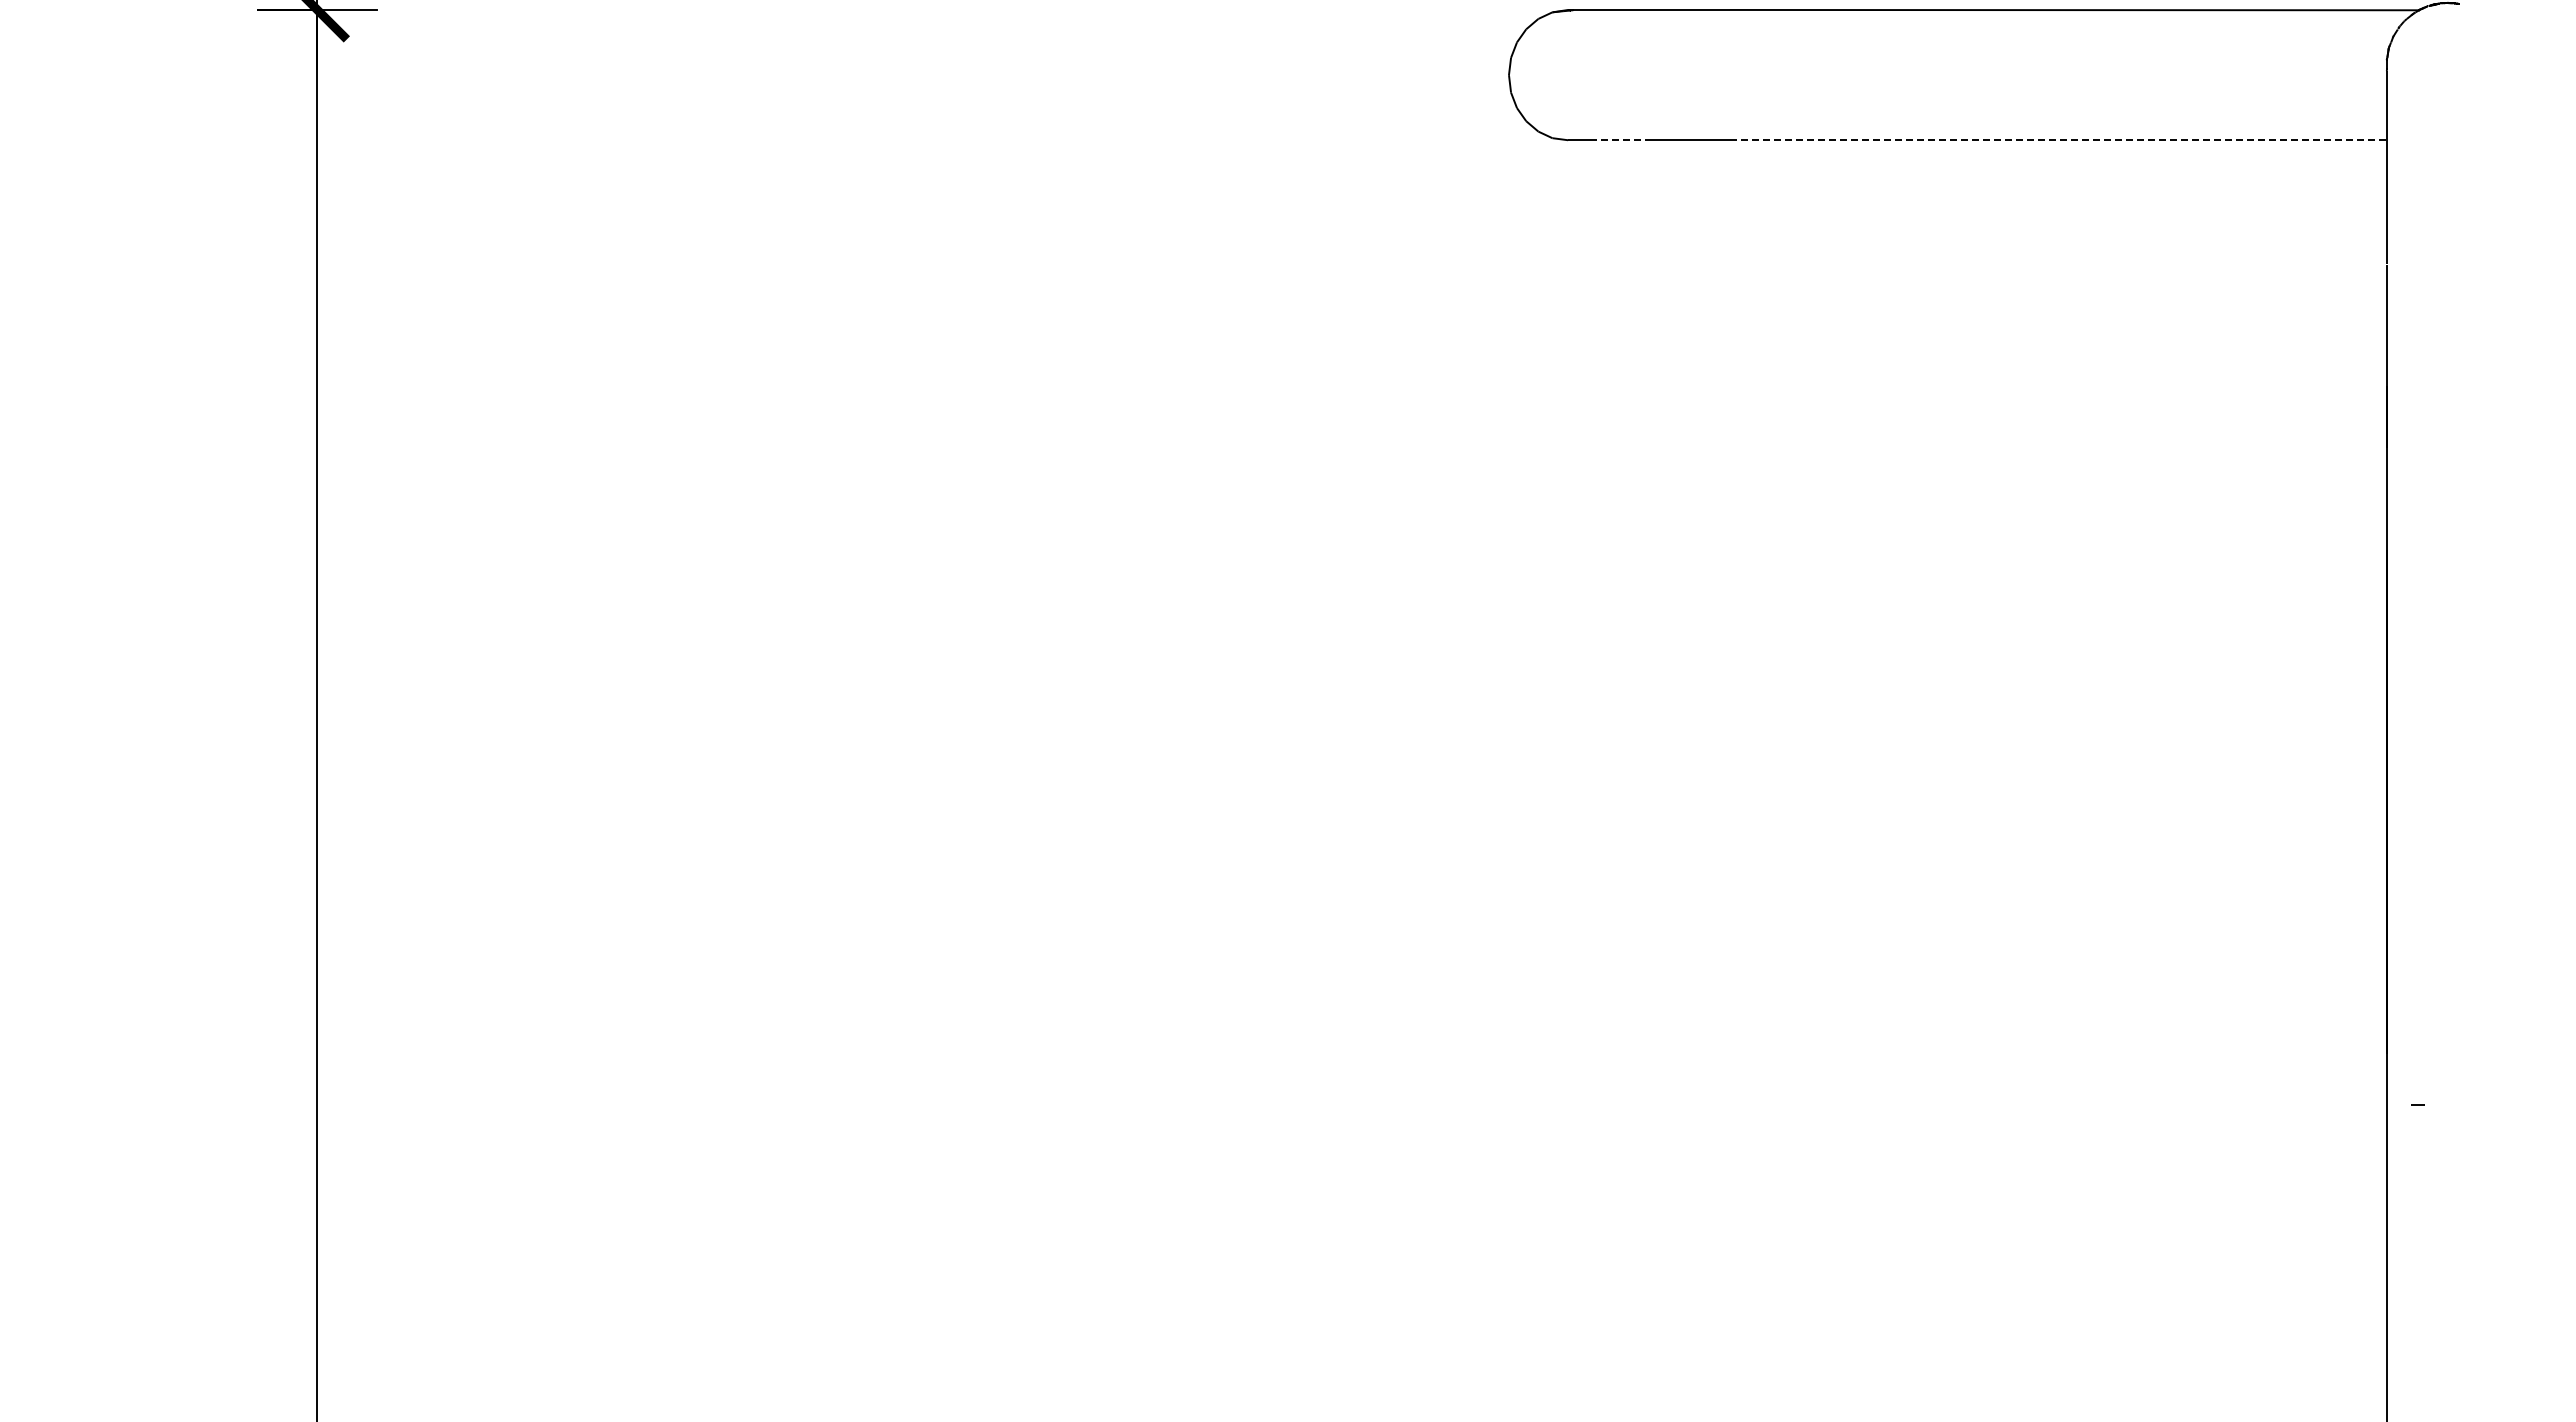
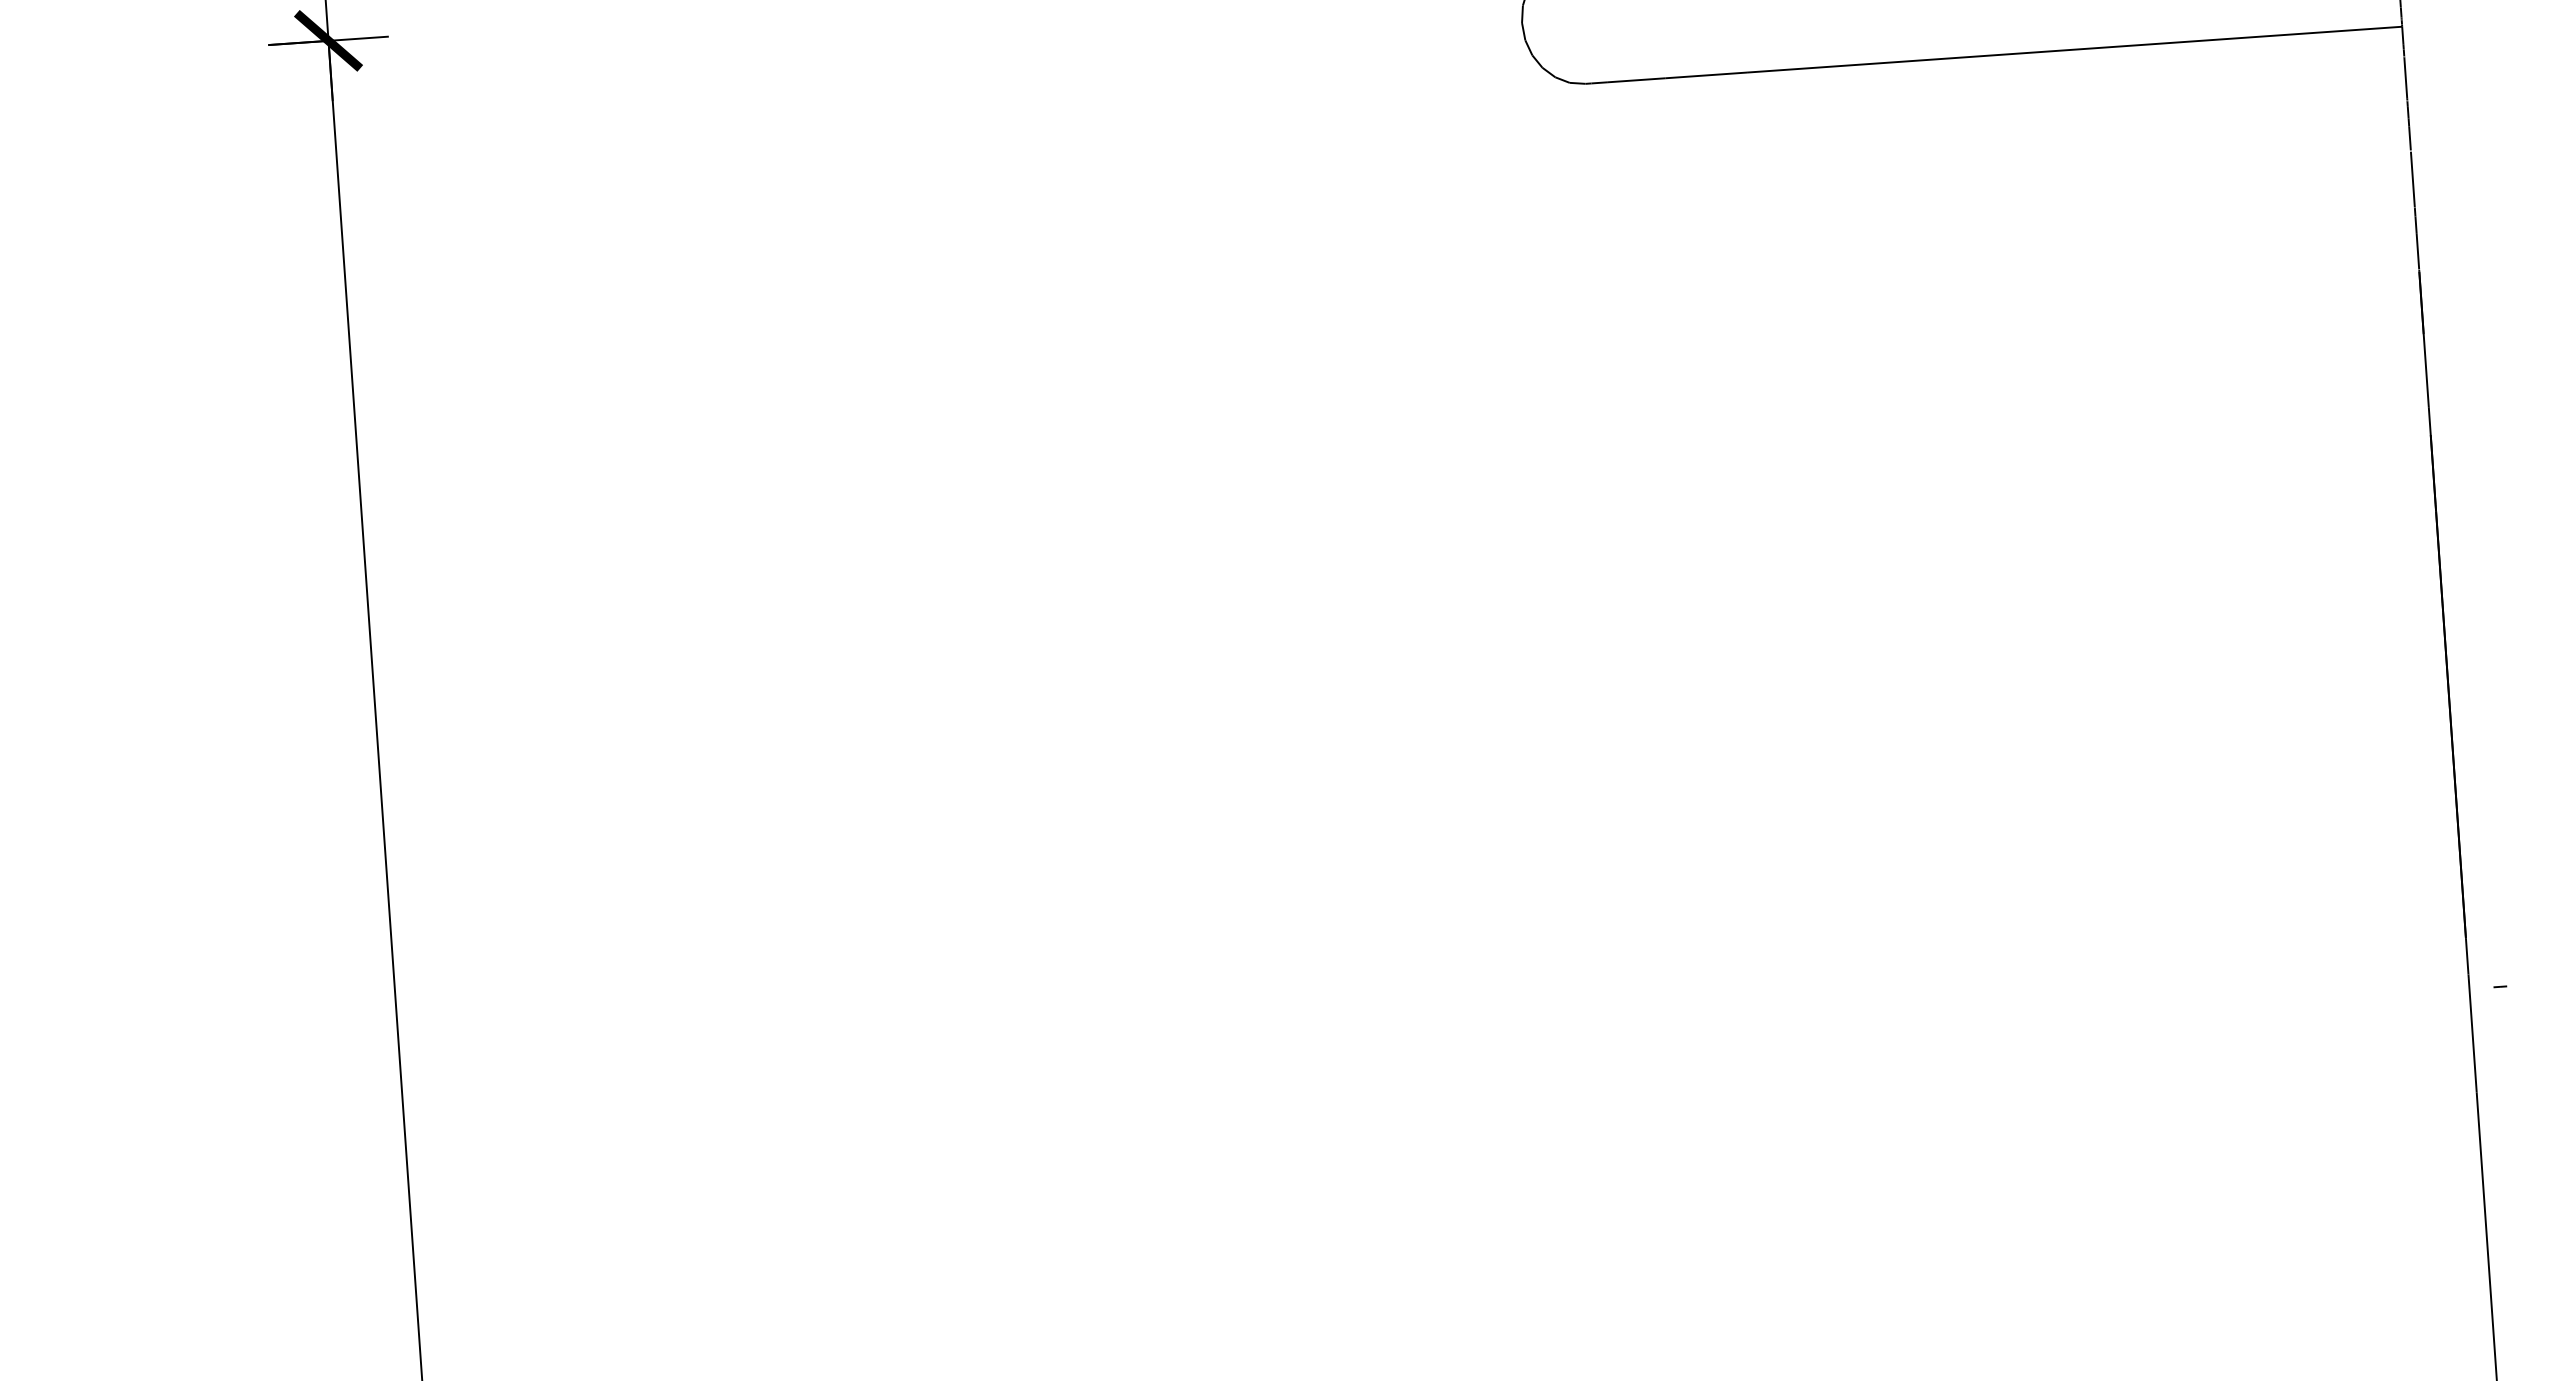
line: (1619, 140) -> (1636, 80), dashed -> solid
line: (2058, 140) -> (2074, 49), dashed -> solid

